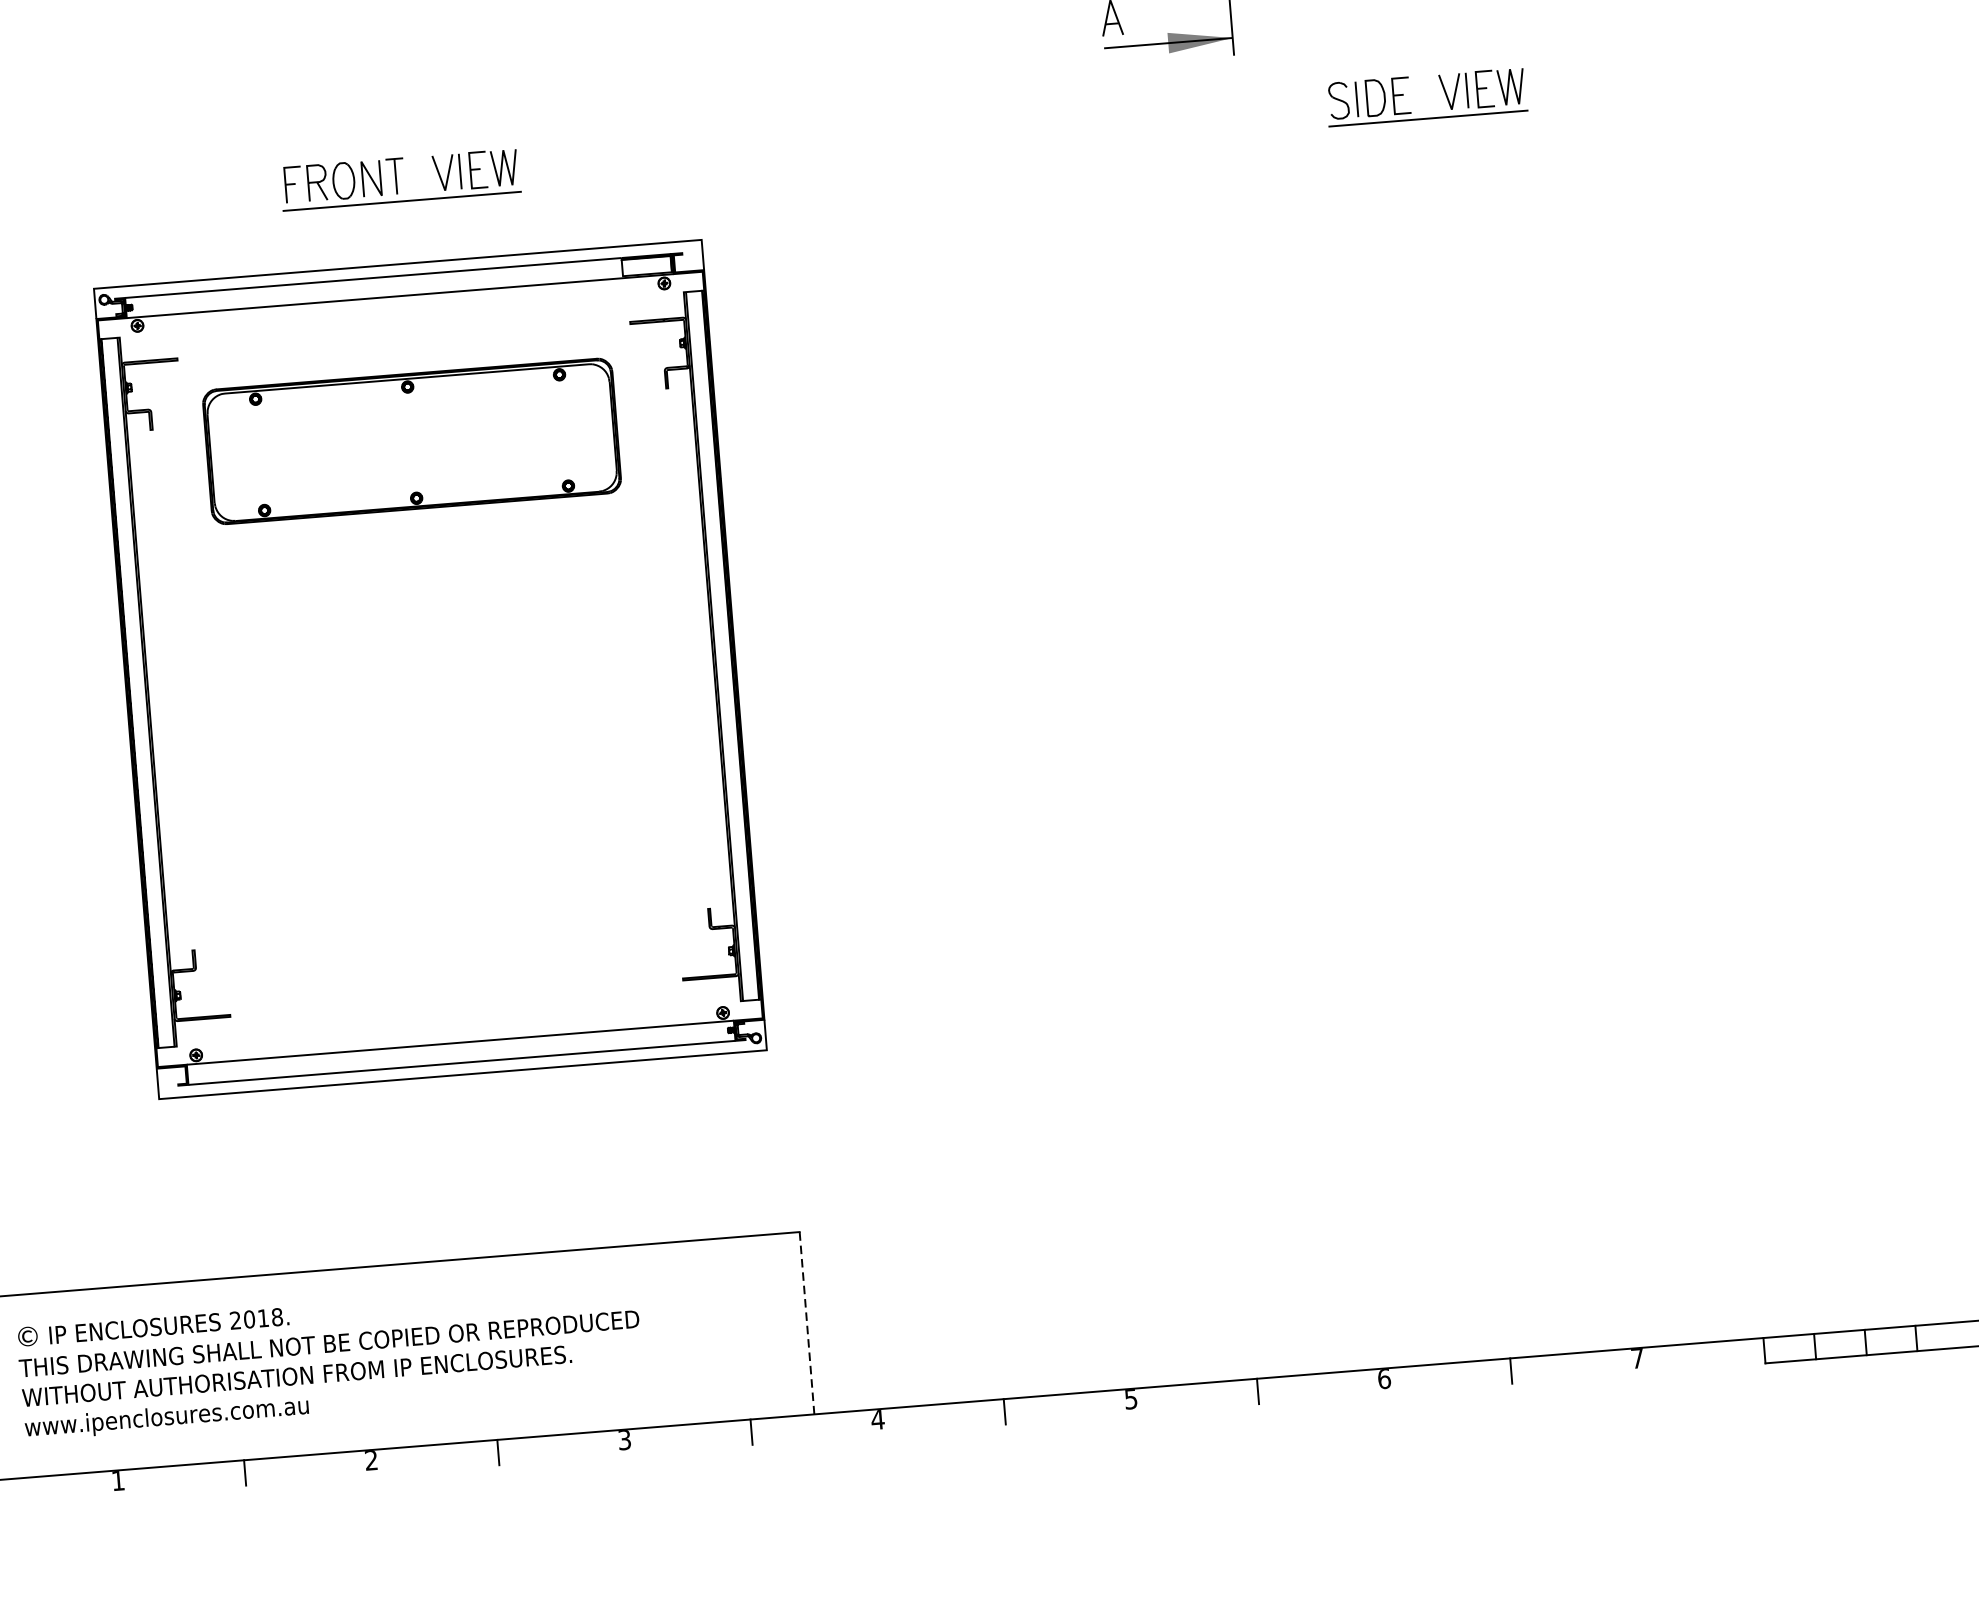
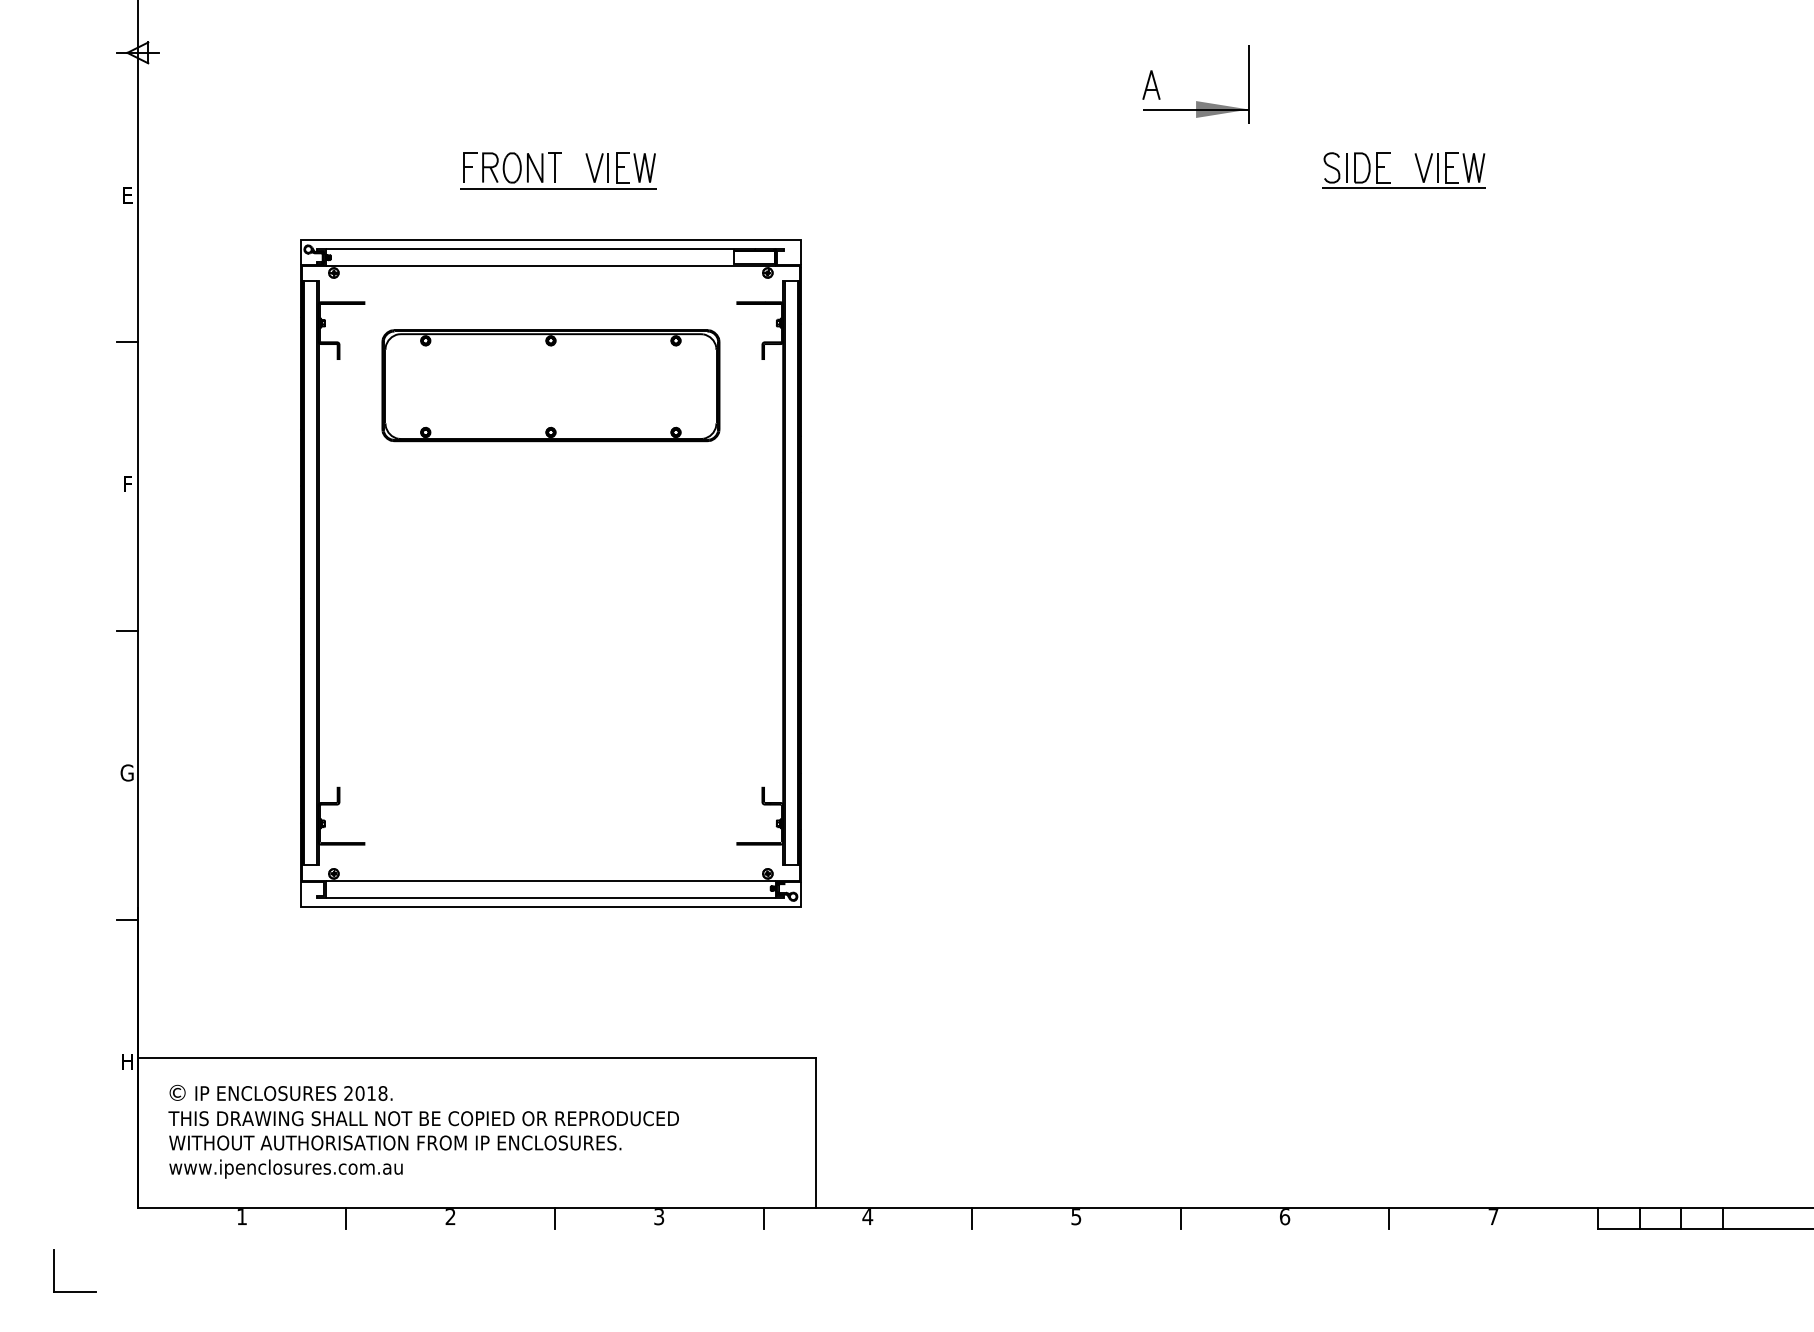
line: (807, 1322) -> (816, 1132), dashed -> solid

